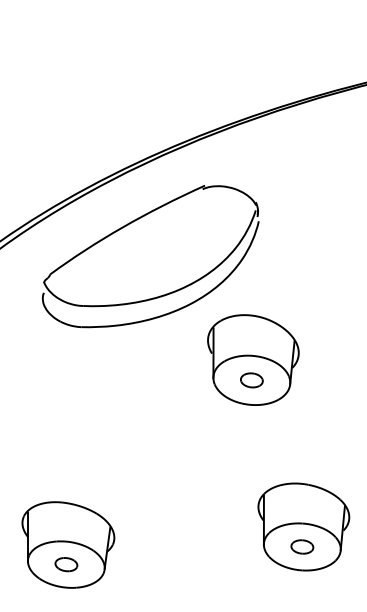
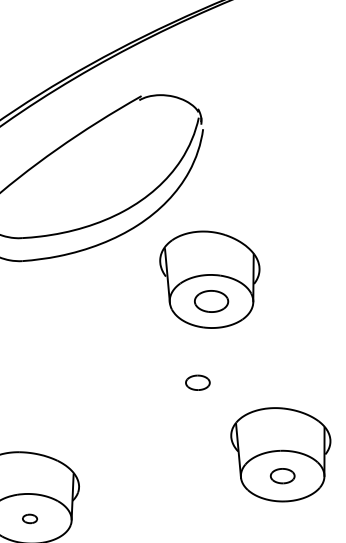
part: (251, 380) -> (211, 301), size x1.4
part: (232, 453) -> (197, 382), added
part: (66, 564) -> (30, 518), size x0.6

